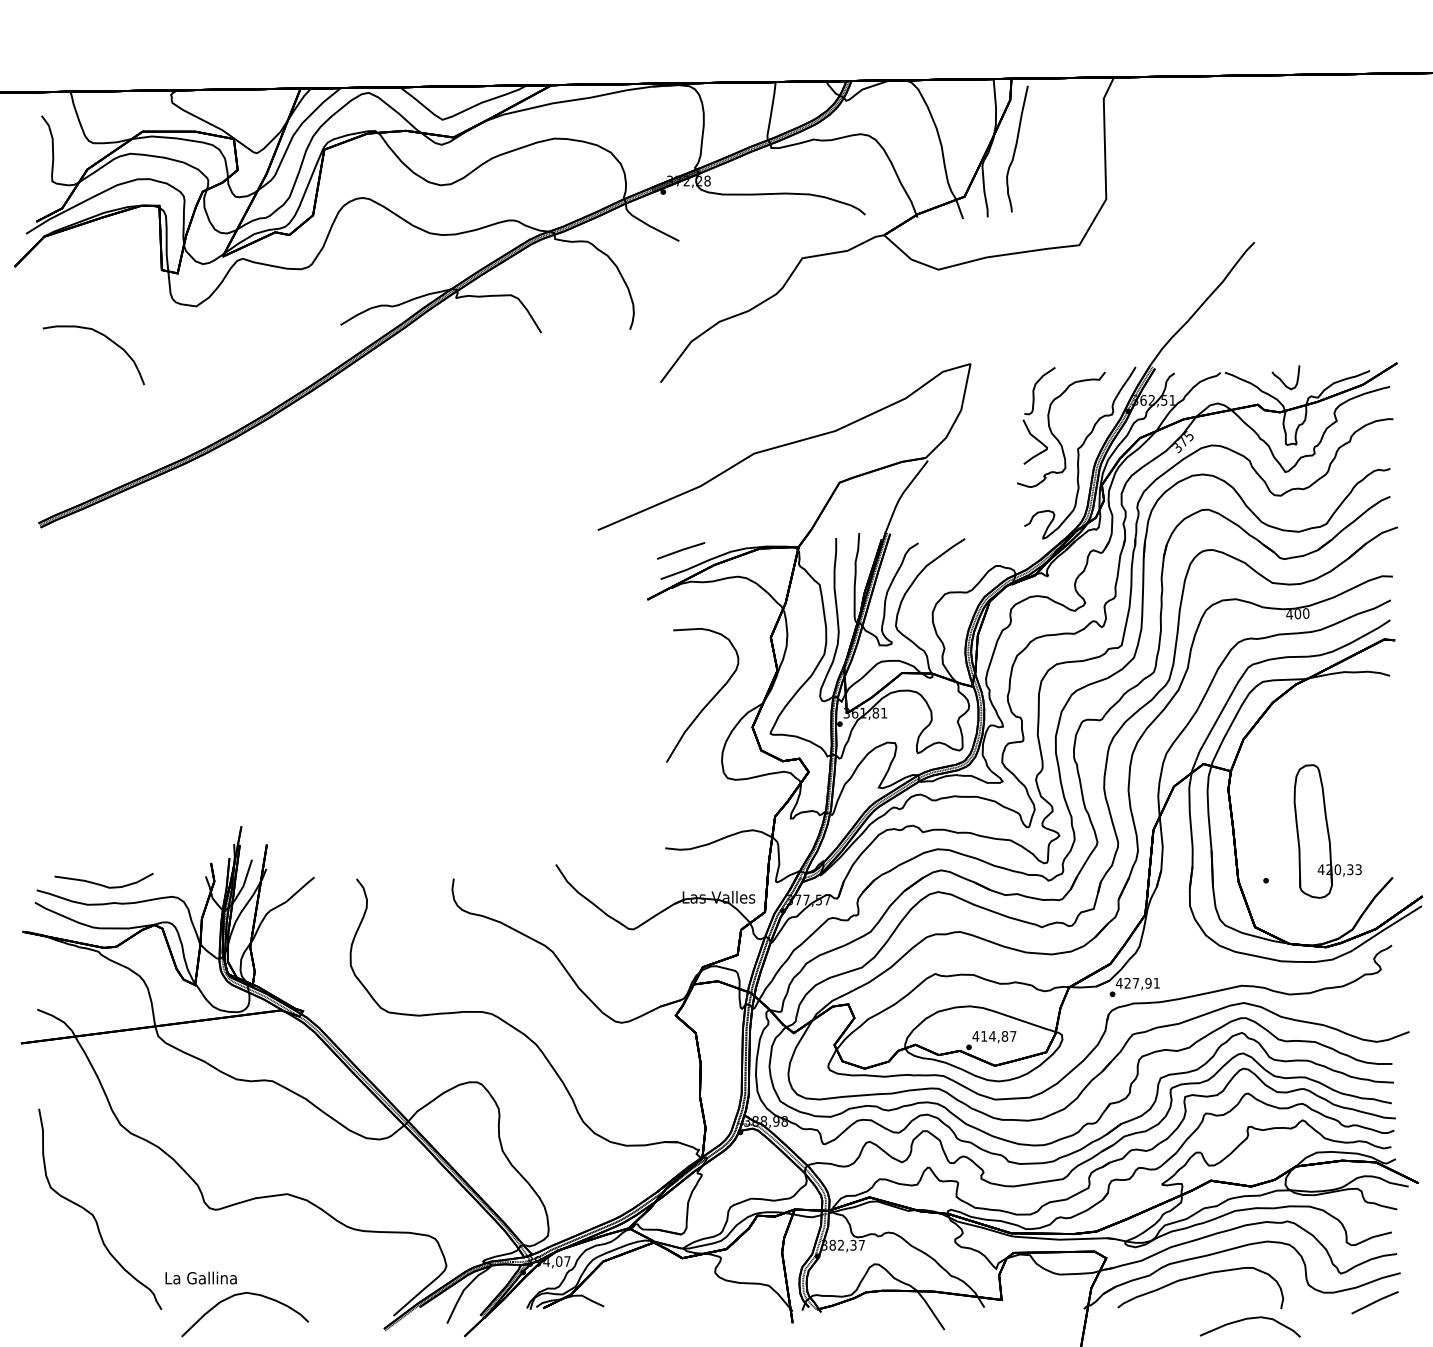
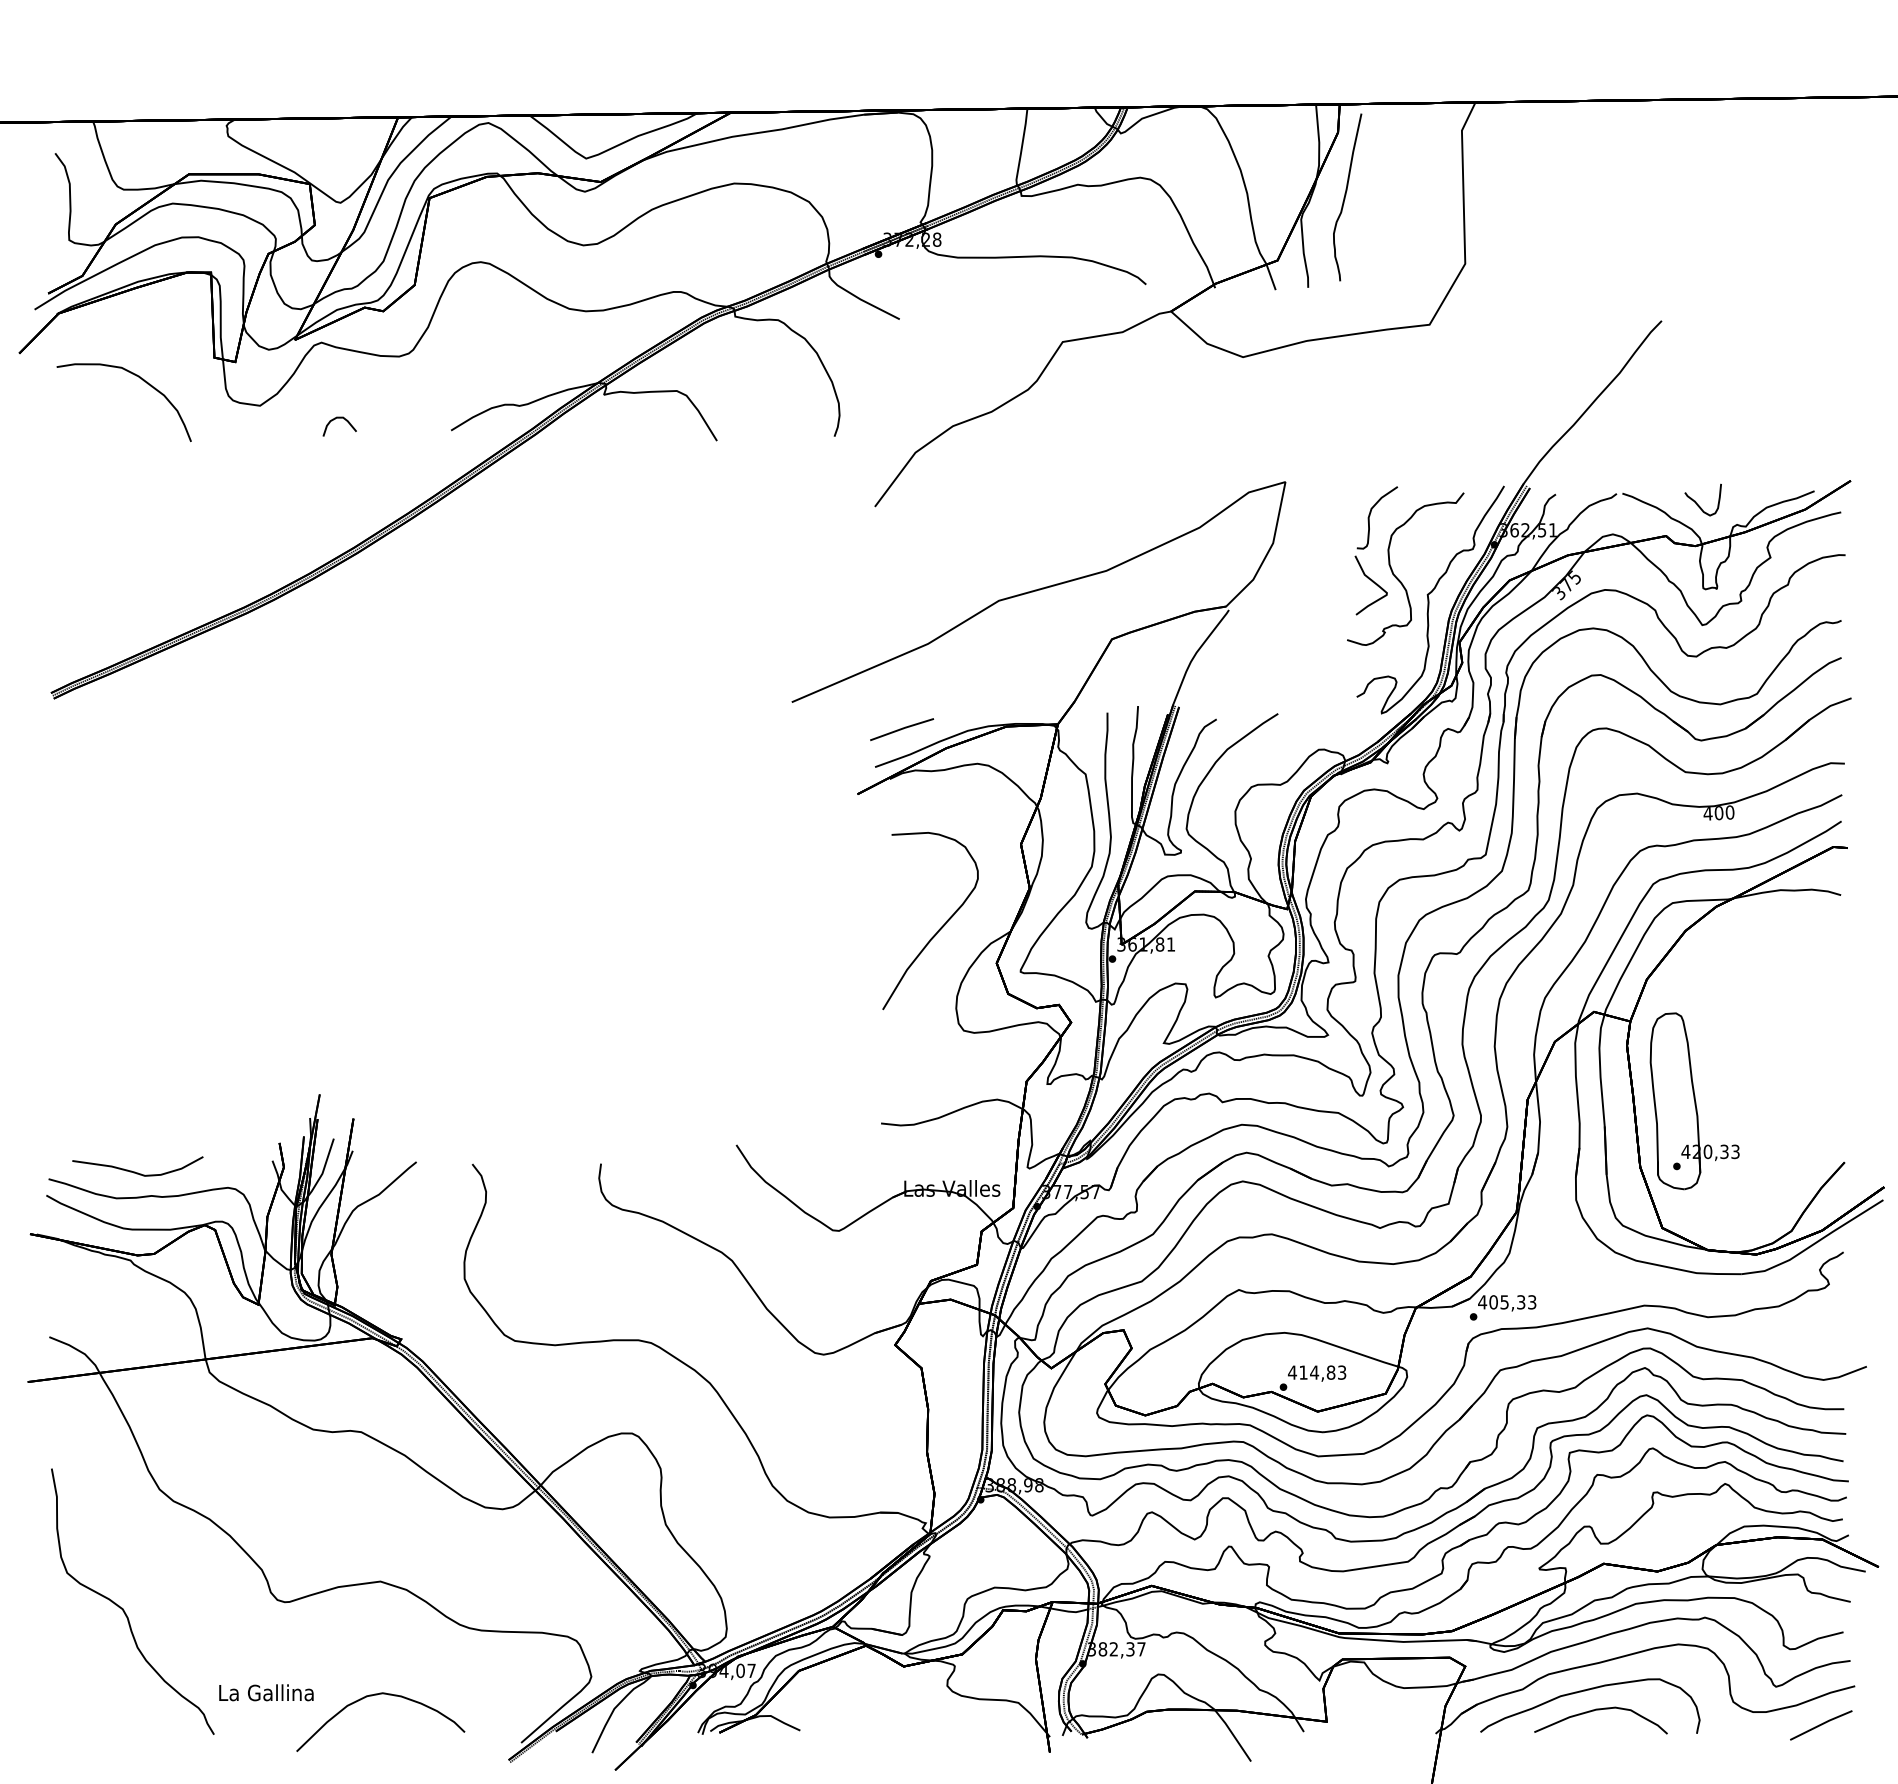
curve: (256, 316) -> (339, 418), added
curve: (105, 337) -> (139, 378), moved
part: (1327, 831) -> (1694, 1101), moved
text: (1141, 983) -> (1512, 1302), 427,91 -> 405,33
text: (1013, 1036) -> (1342, 1372), 414,87 -> 414,83
curve: (242, 1294) -> (377, 1695), moved
part: (1249, 1319) -> (1600, 1710), moved

